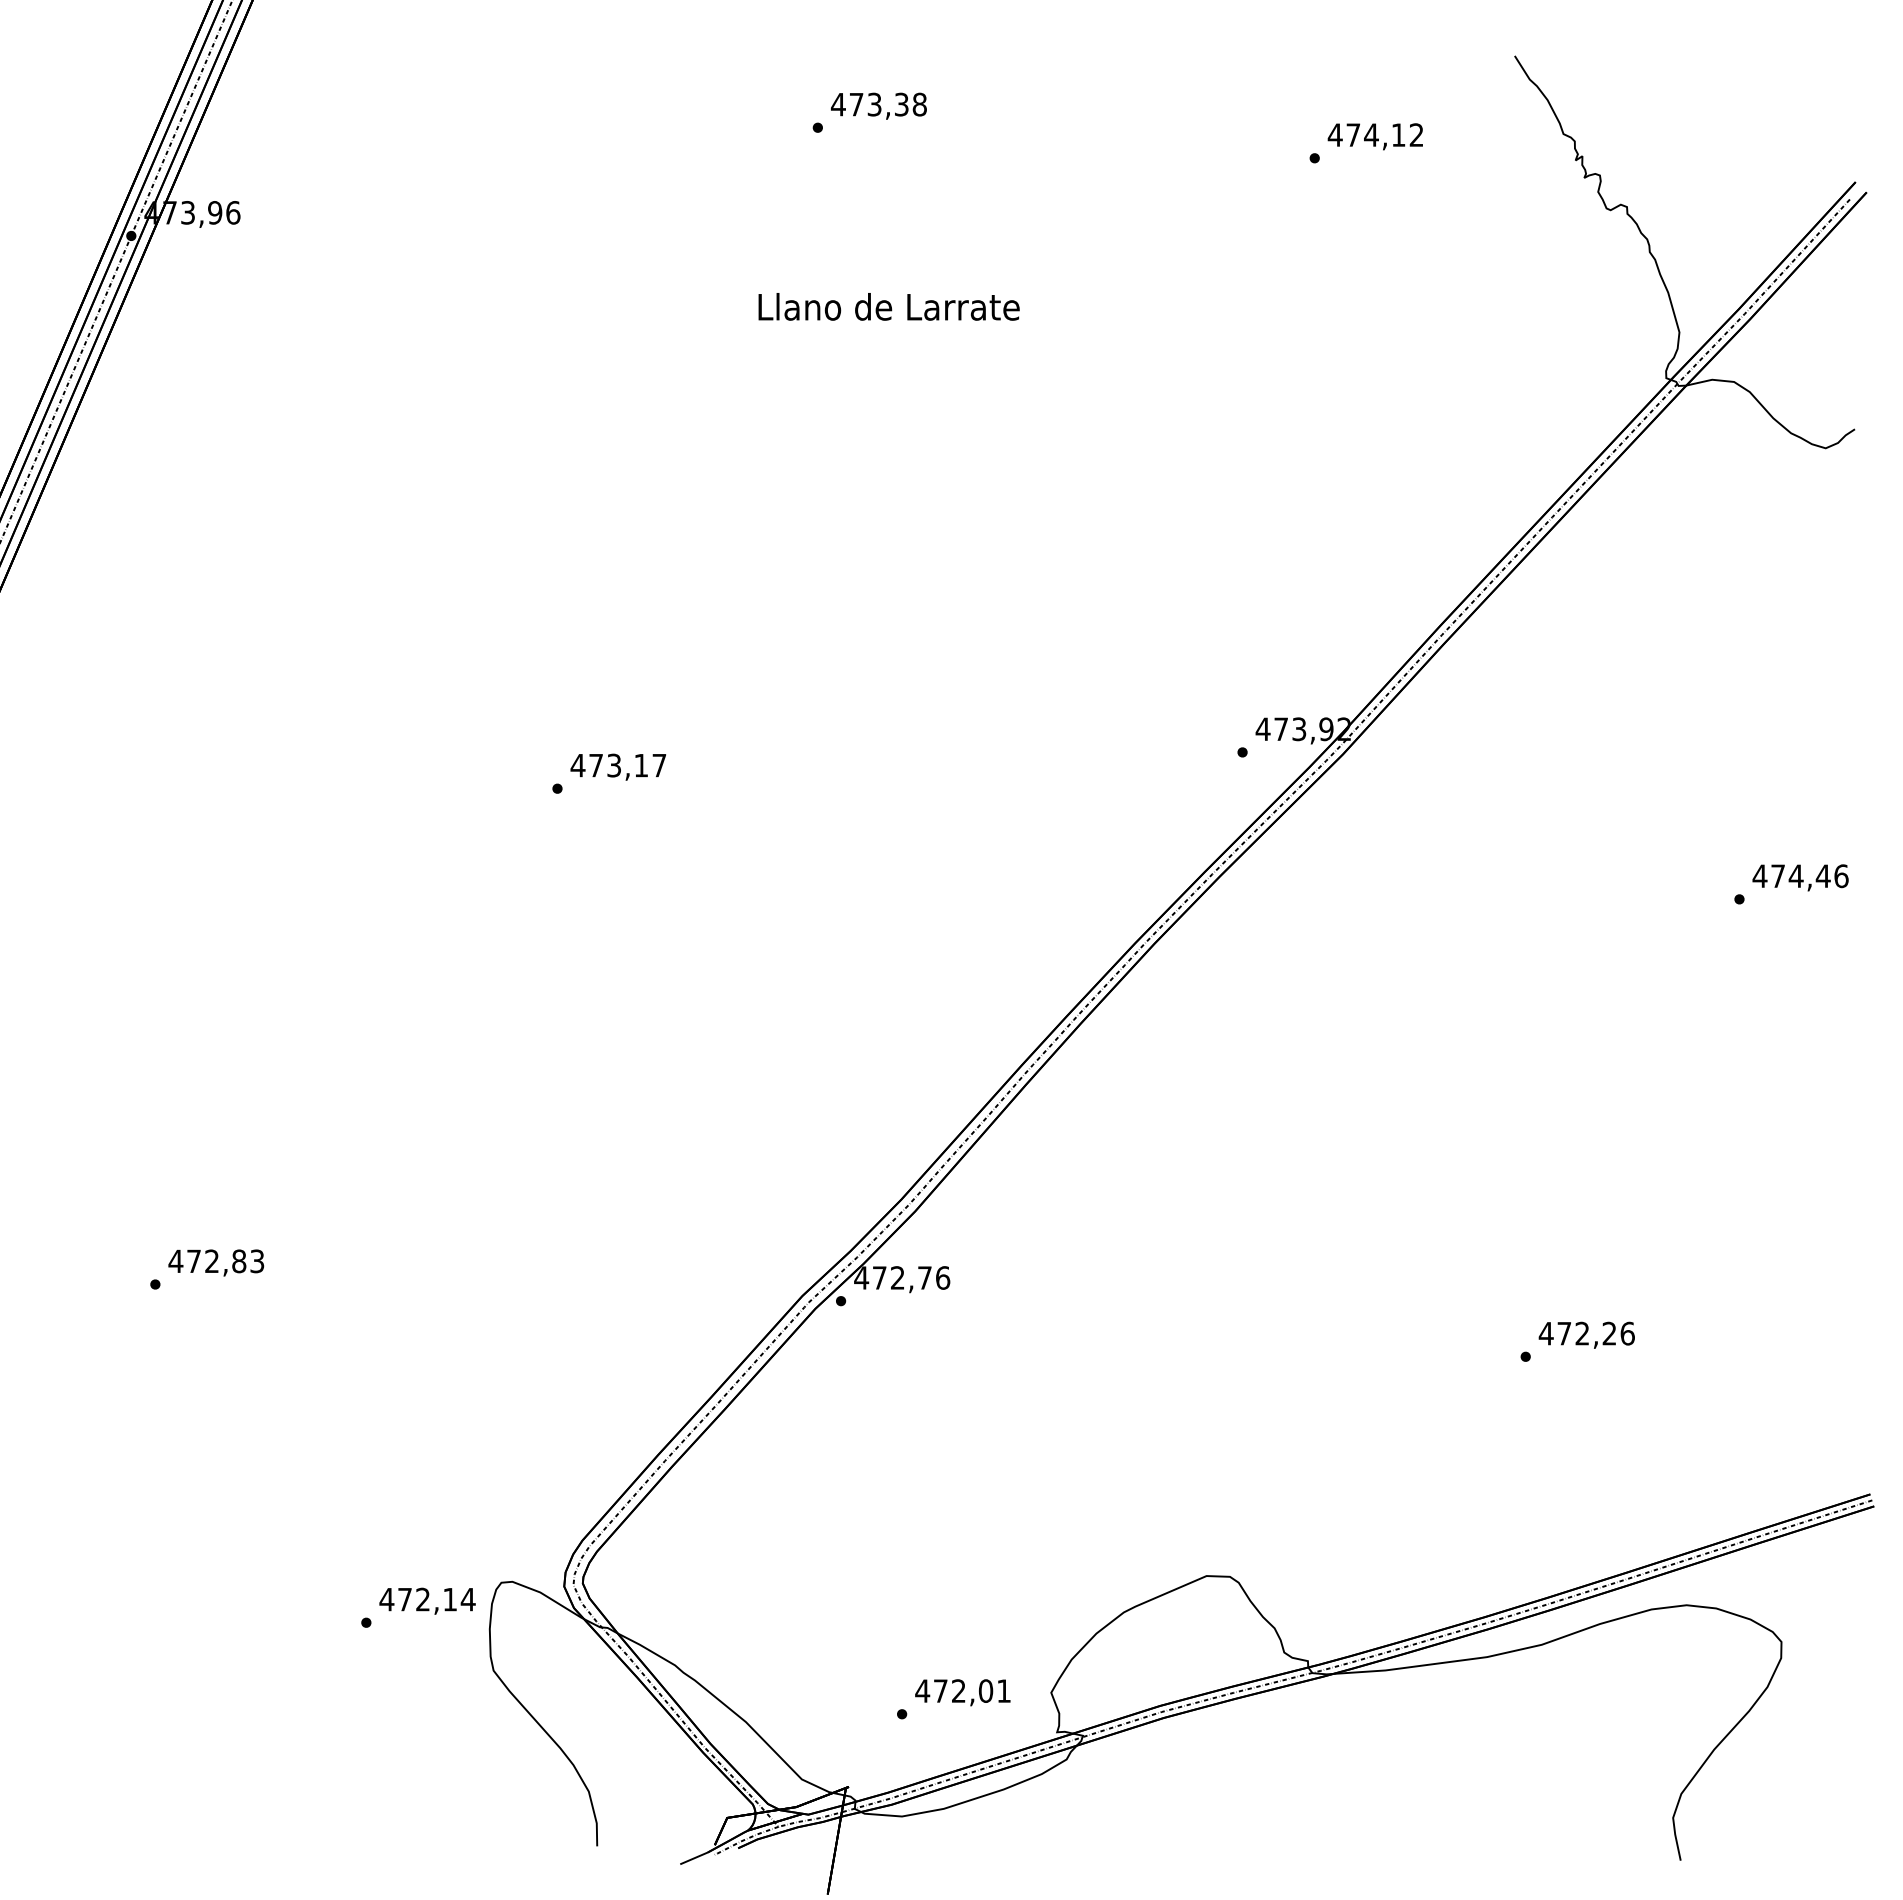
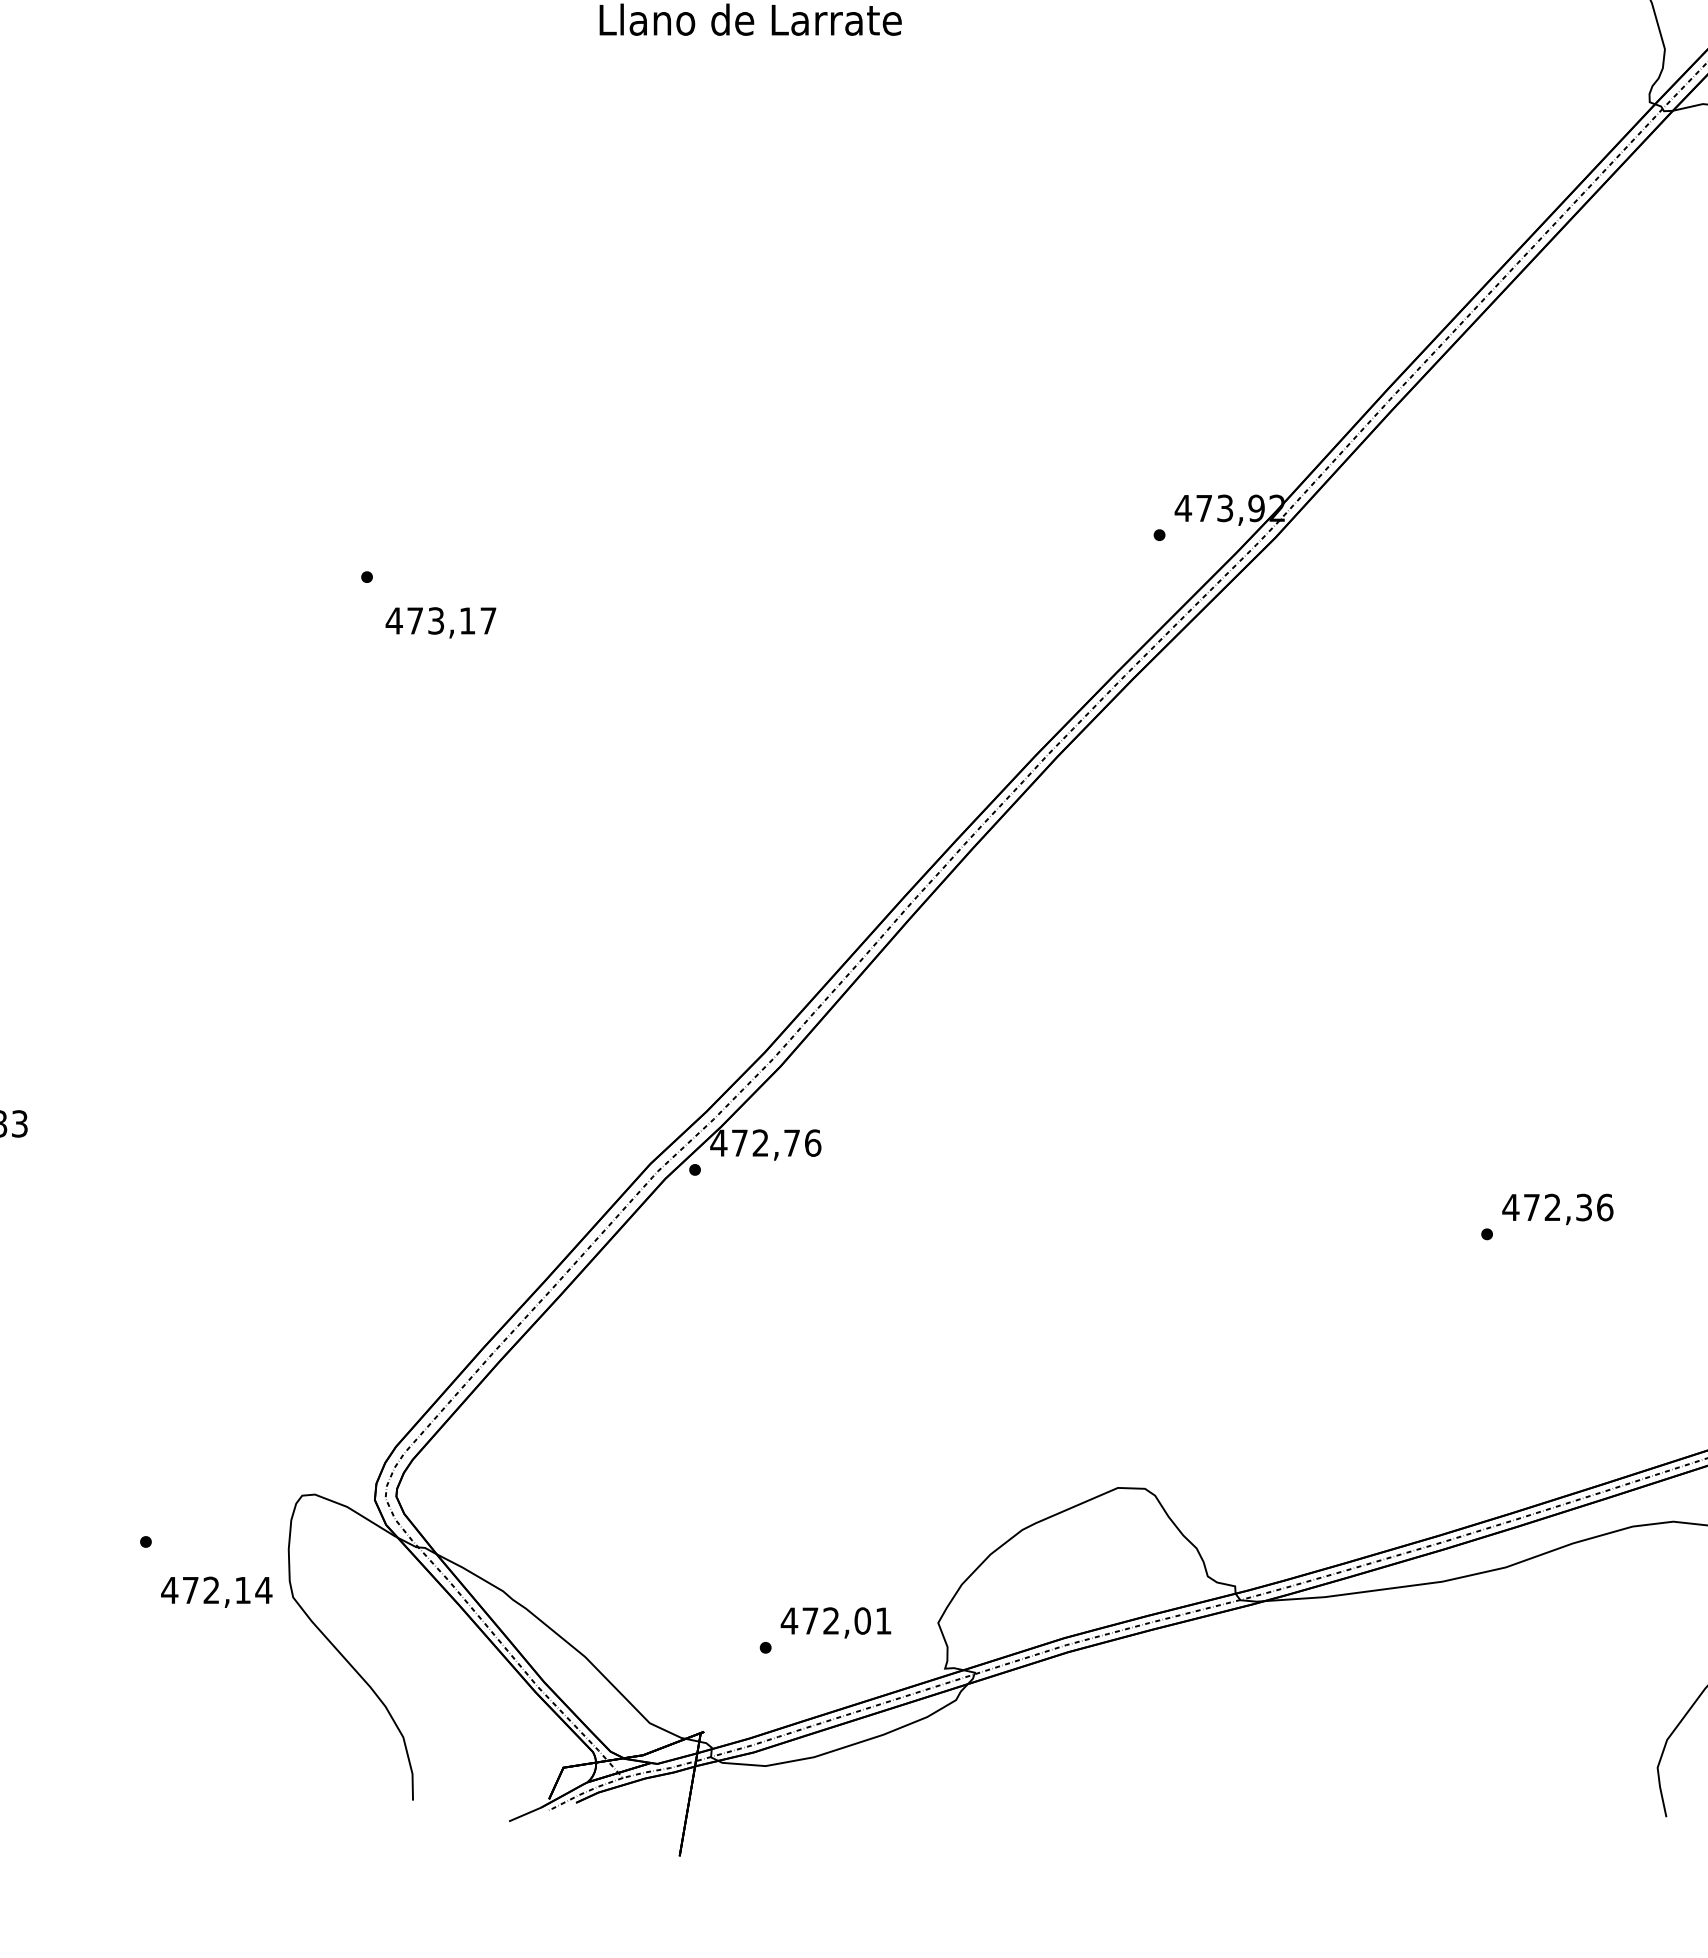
text: (618, 766) -> (441, 622), moved
text: (1609, 1333) -> (1584, 1207), 472,26 -> 472,36
text: (427, 1600) -> (216, 1591), moved

